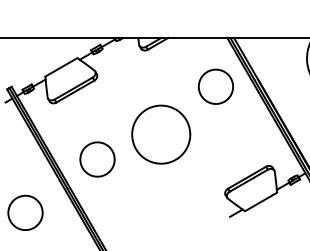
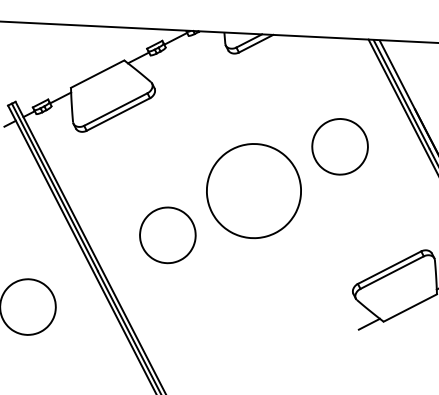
part: (215, 86) -> (339, 146), moved
part: (97, 159) -> (167, 235), moved

